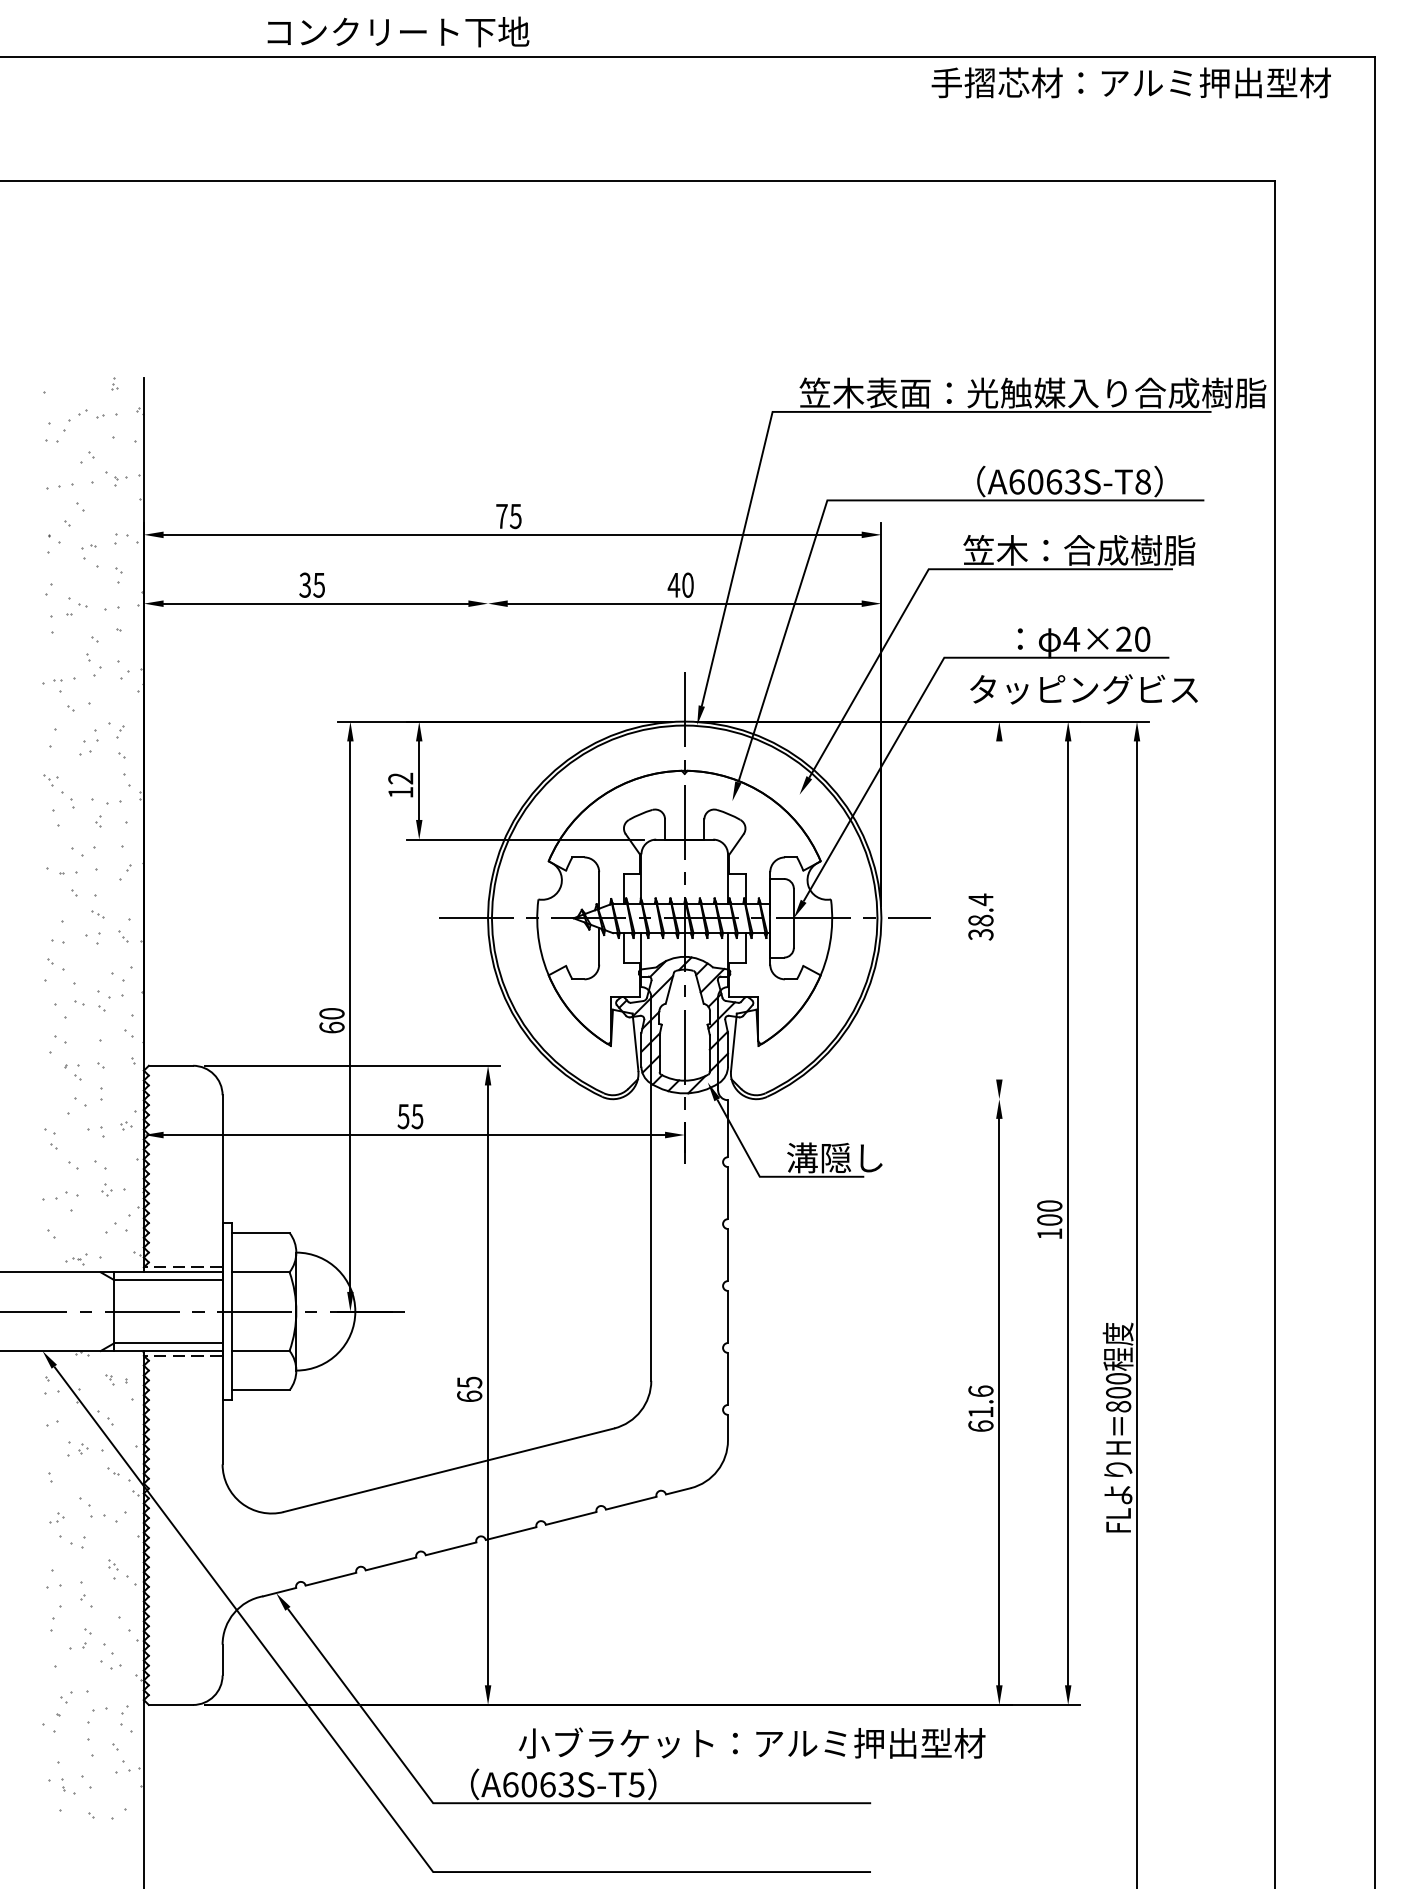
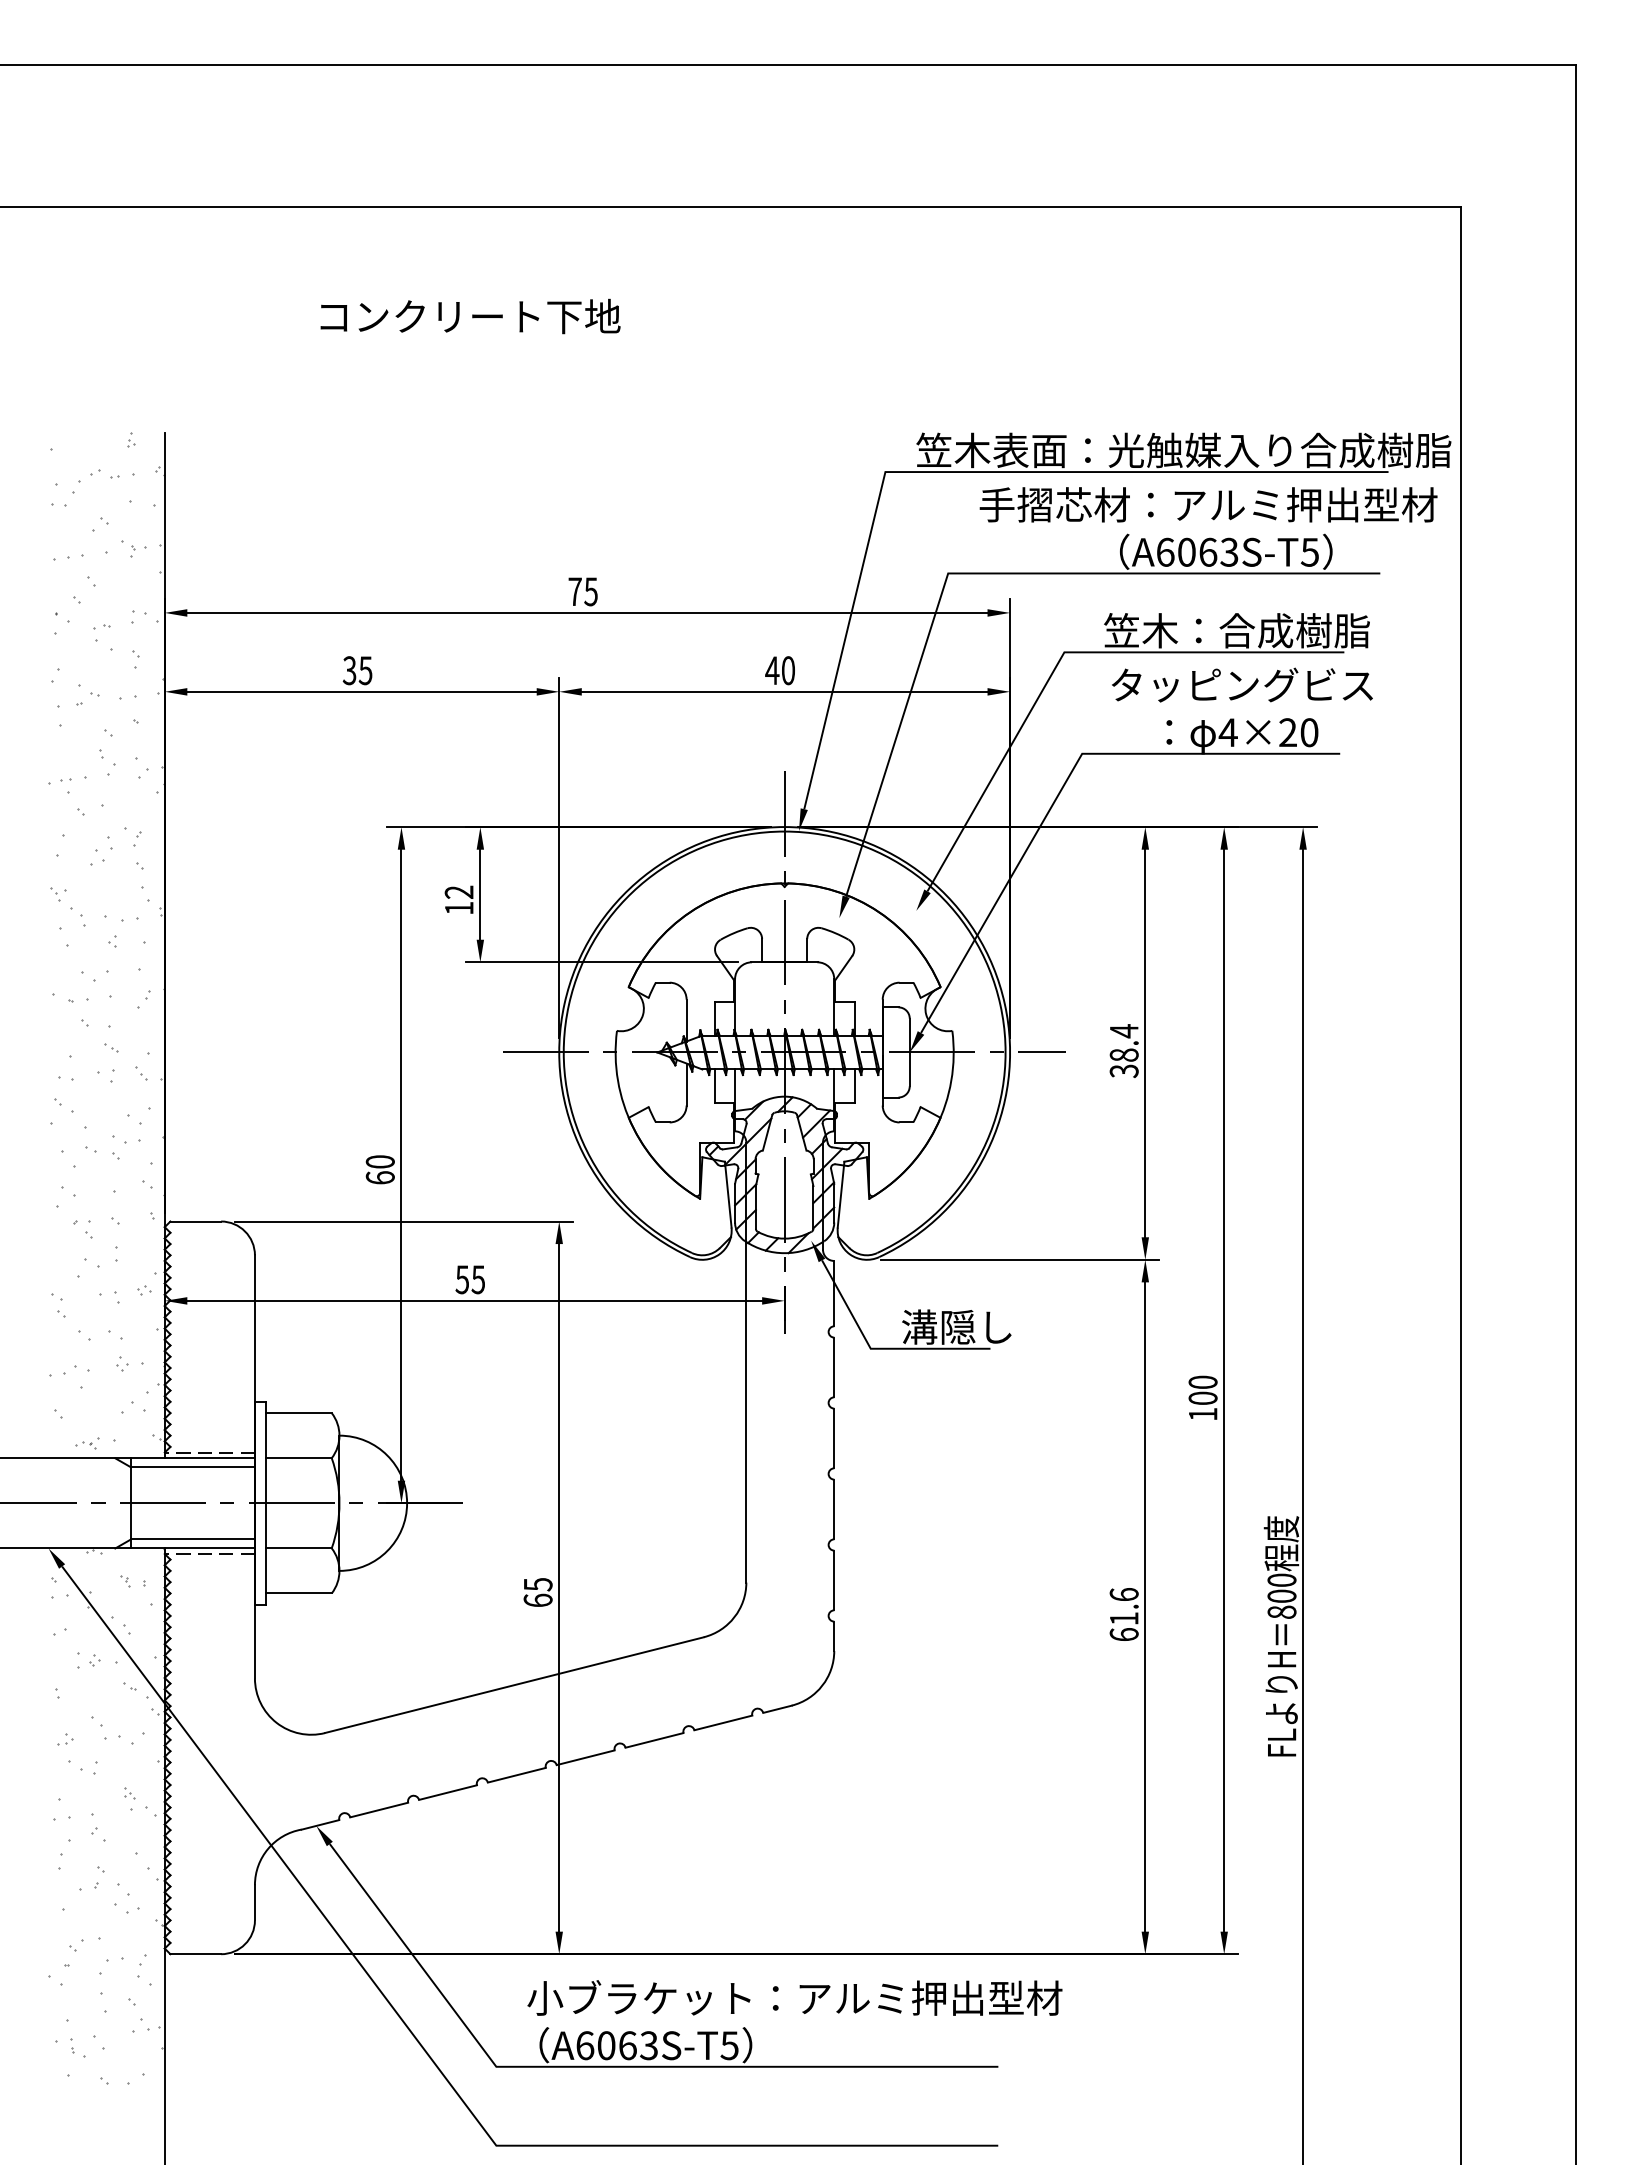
text: (398, 31) -> (470, 316), moved
text: (1131, 82) -> (1208, 504), moved
text: (1142, 481) -> (1309, 551), A6063S-T8 -> A6063S-T5
text: (1084, 688) -> (1242, 684), moved
line: (488, 748) -> (559, 857), added
line: (999, 910) -> (1145, 1043), added
line: (890, 1098) -> (1020, 1259), added
text: (751, 1742) -> (794, 1997), moved

